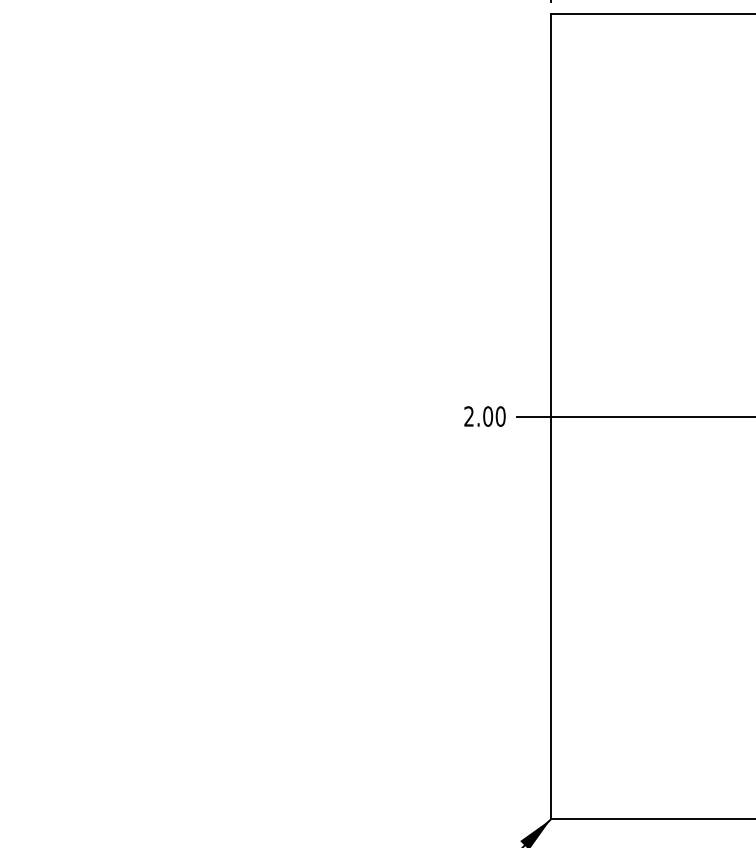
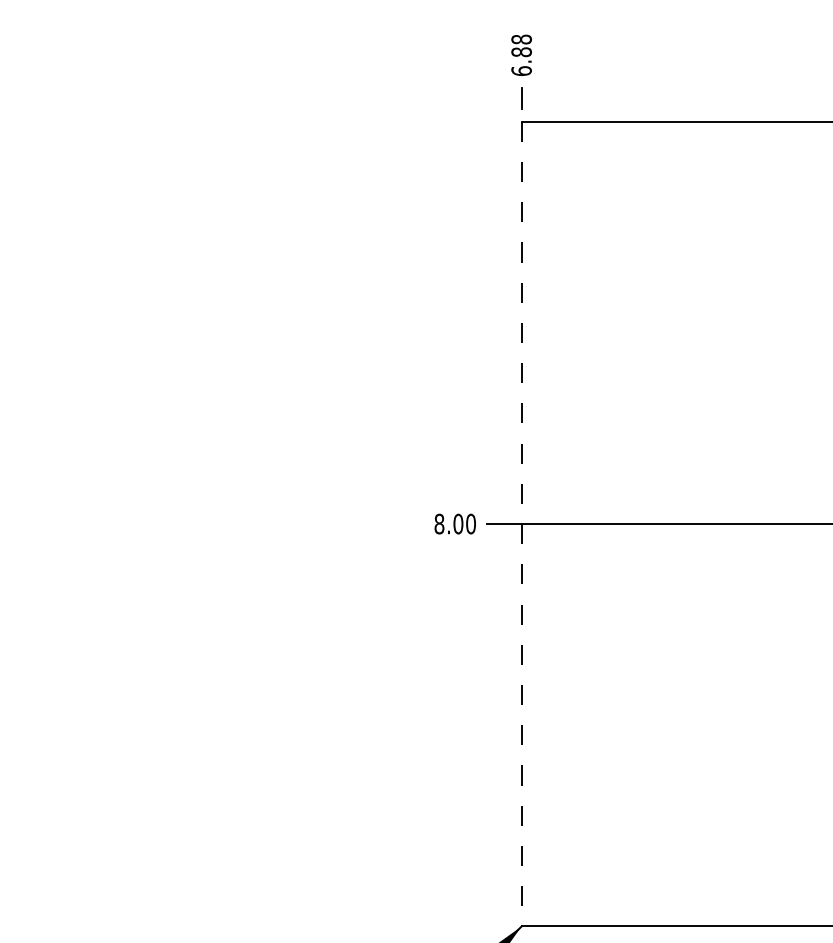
text: (469, 415) -> (439, 523), 2.00 -> 8.00
line: (551, 416) -> (521, 524), solid -> dashed

